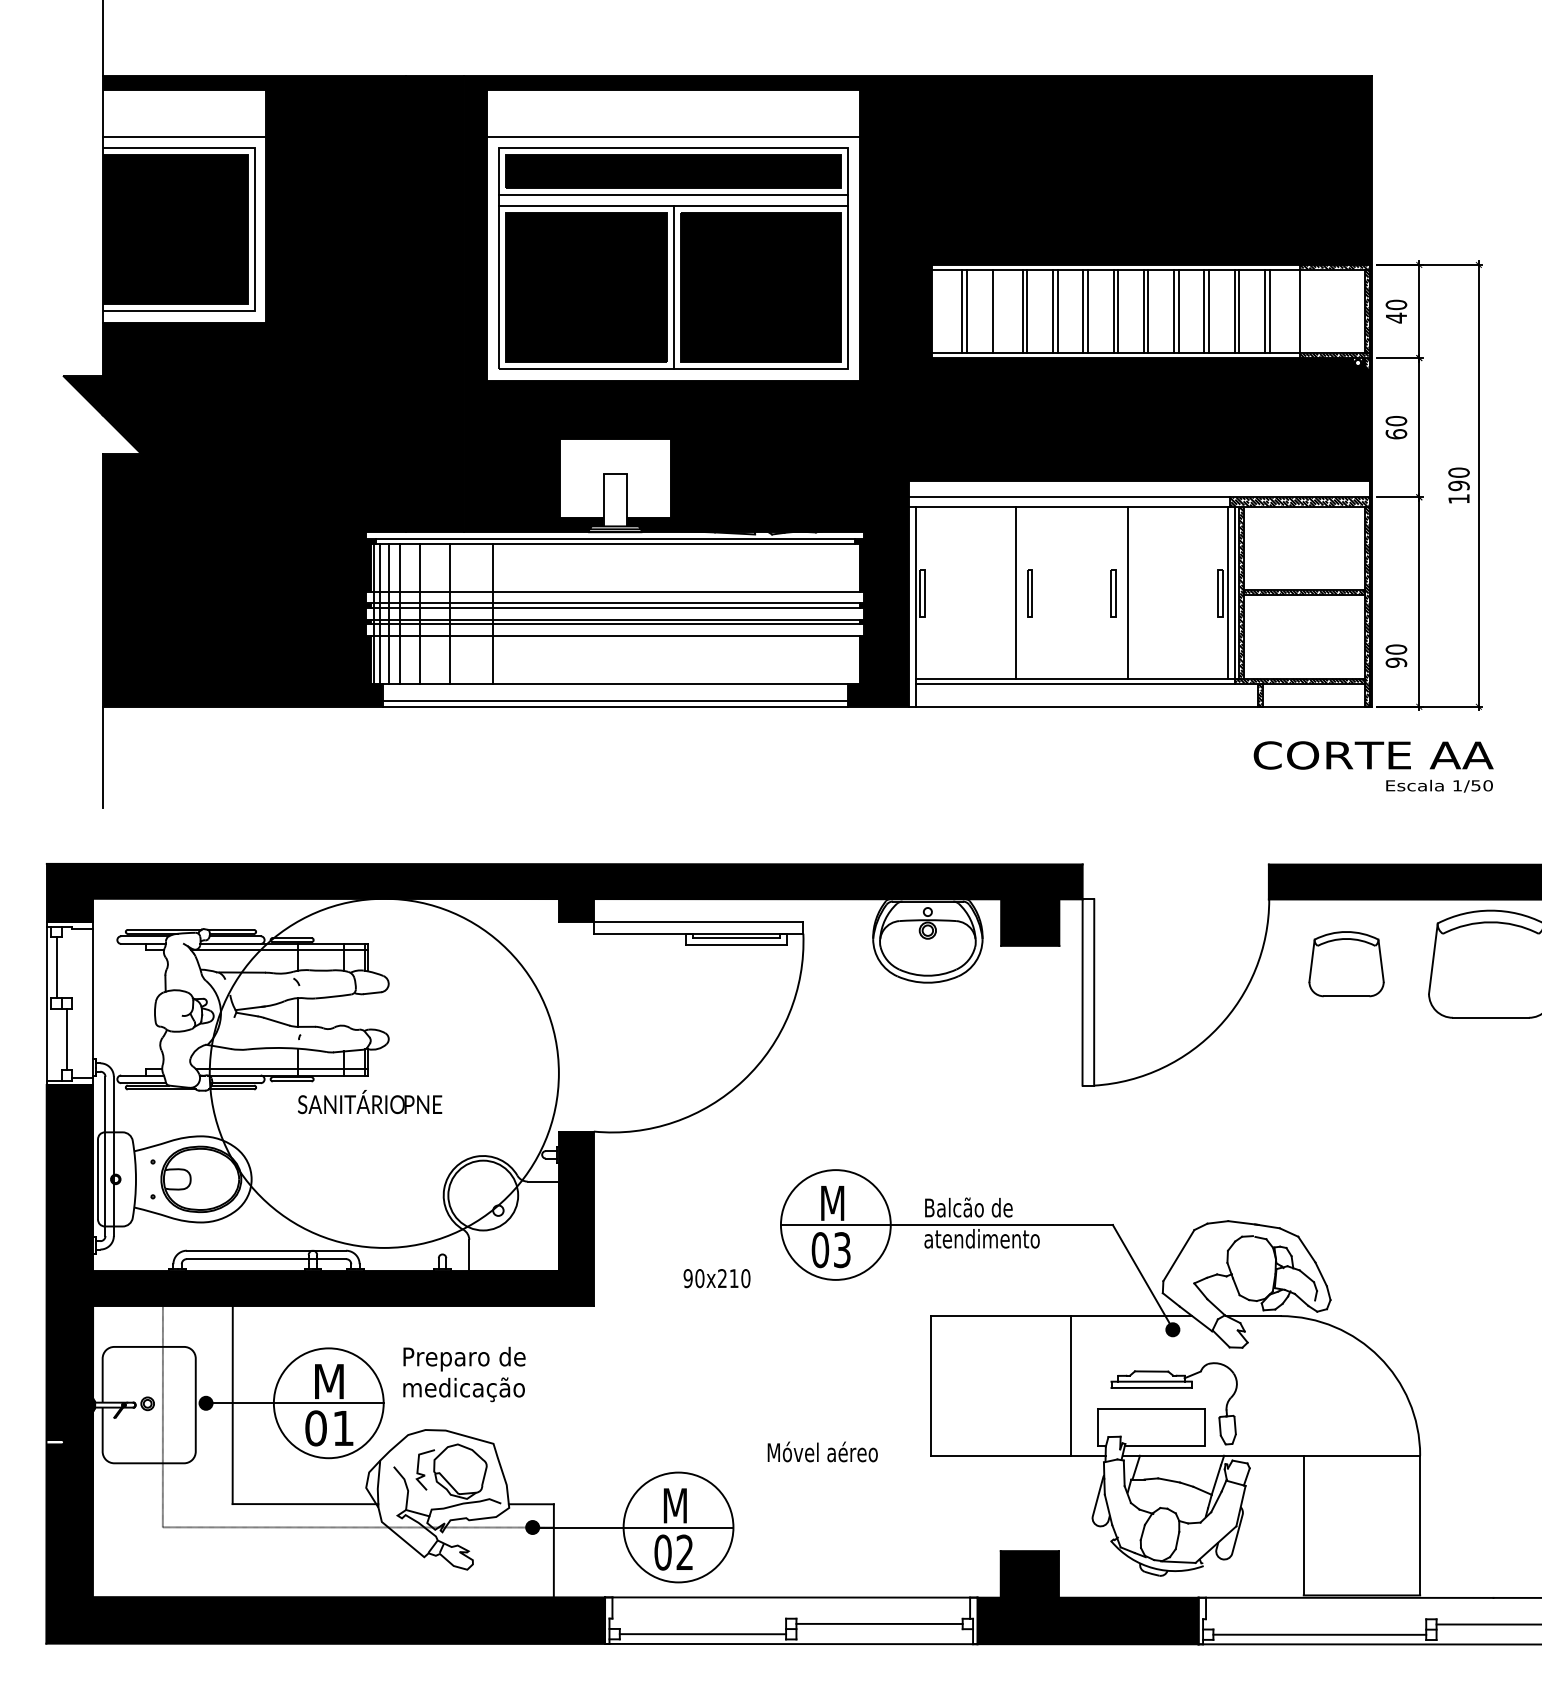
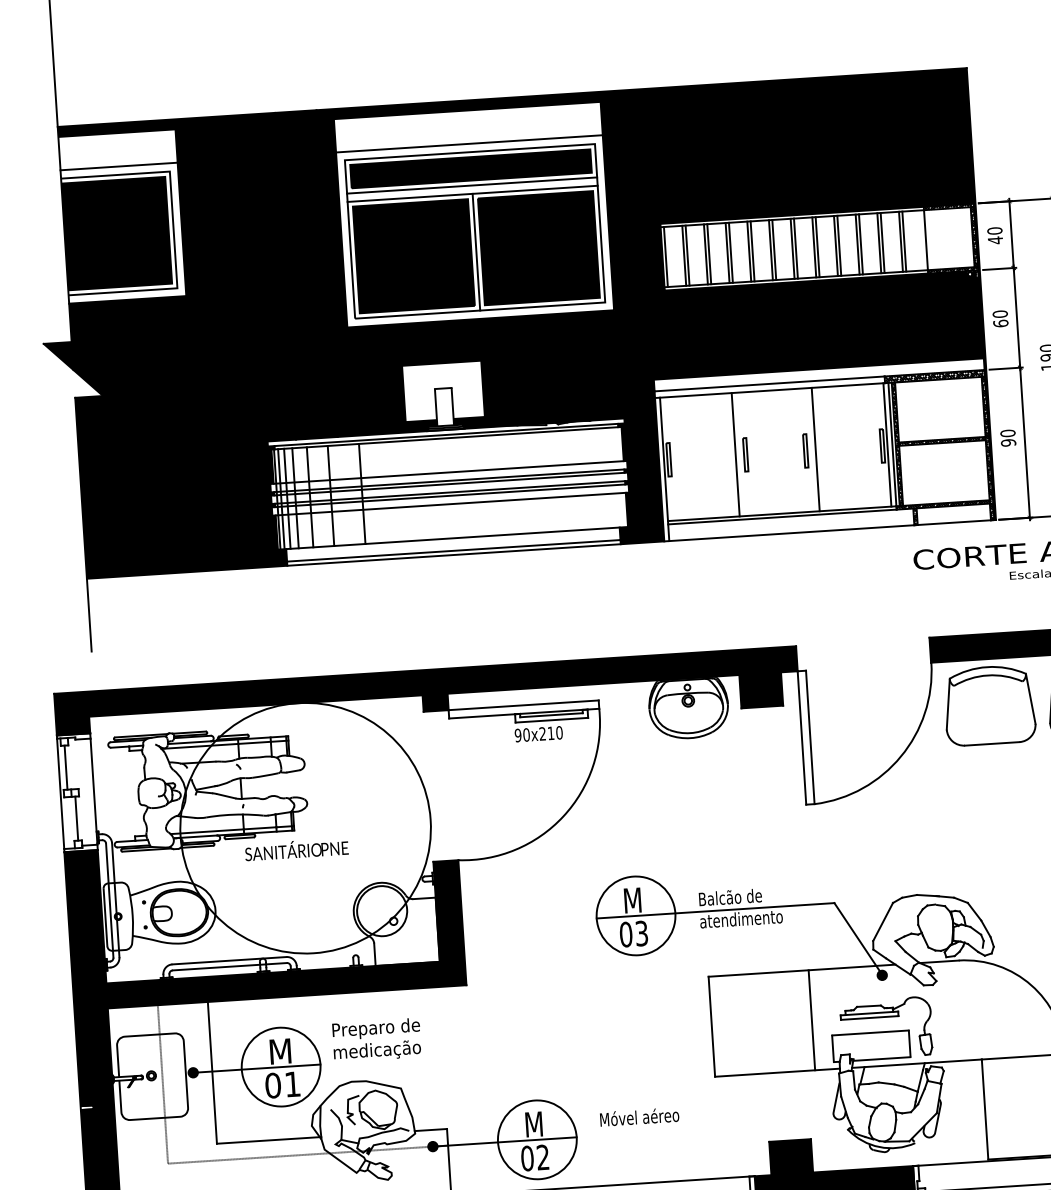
line: (936, 311) -> (665, 257), added
line: (997, 311) -> (709, 254), added
text: (1396, 655) -> (1008, 437), moved
part: (1346, 963) -> (989, 704), size x1.67
text: (716, 1278) -> (538, 734), moved
text: (822, 1451) -> (639, 1116), moved

